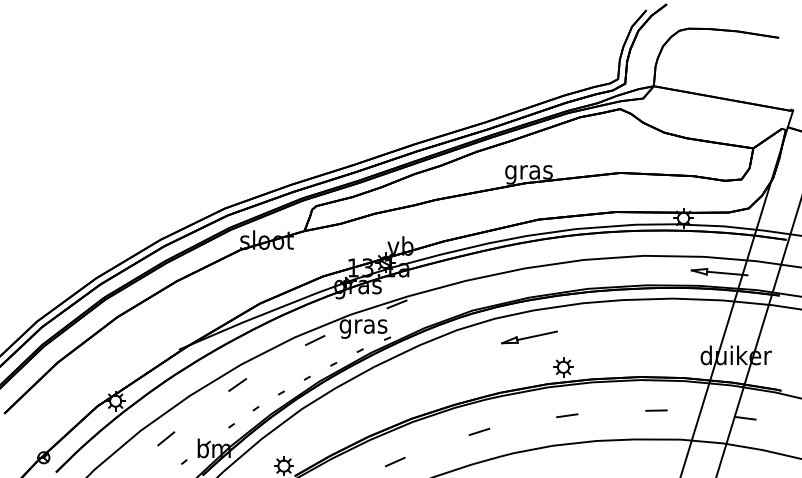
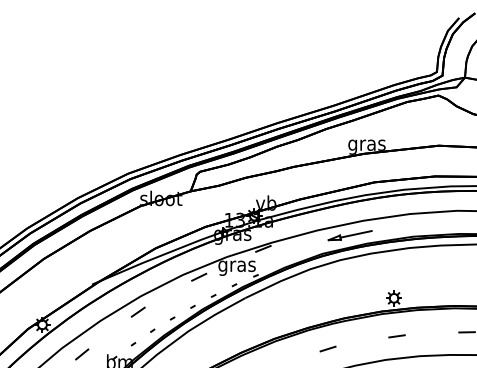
part: (529, 337) -> (350, 235), moved

